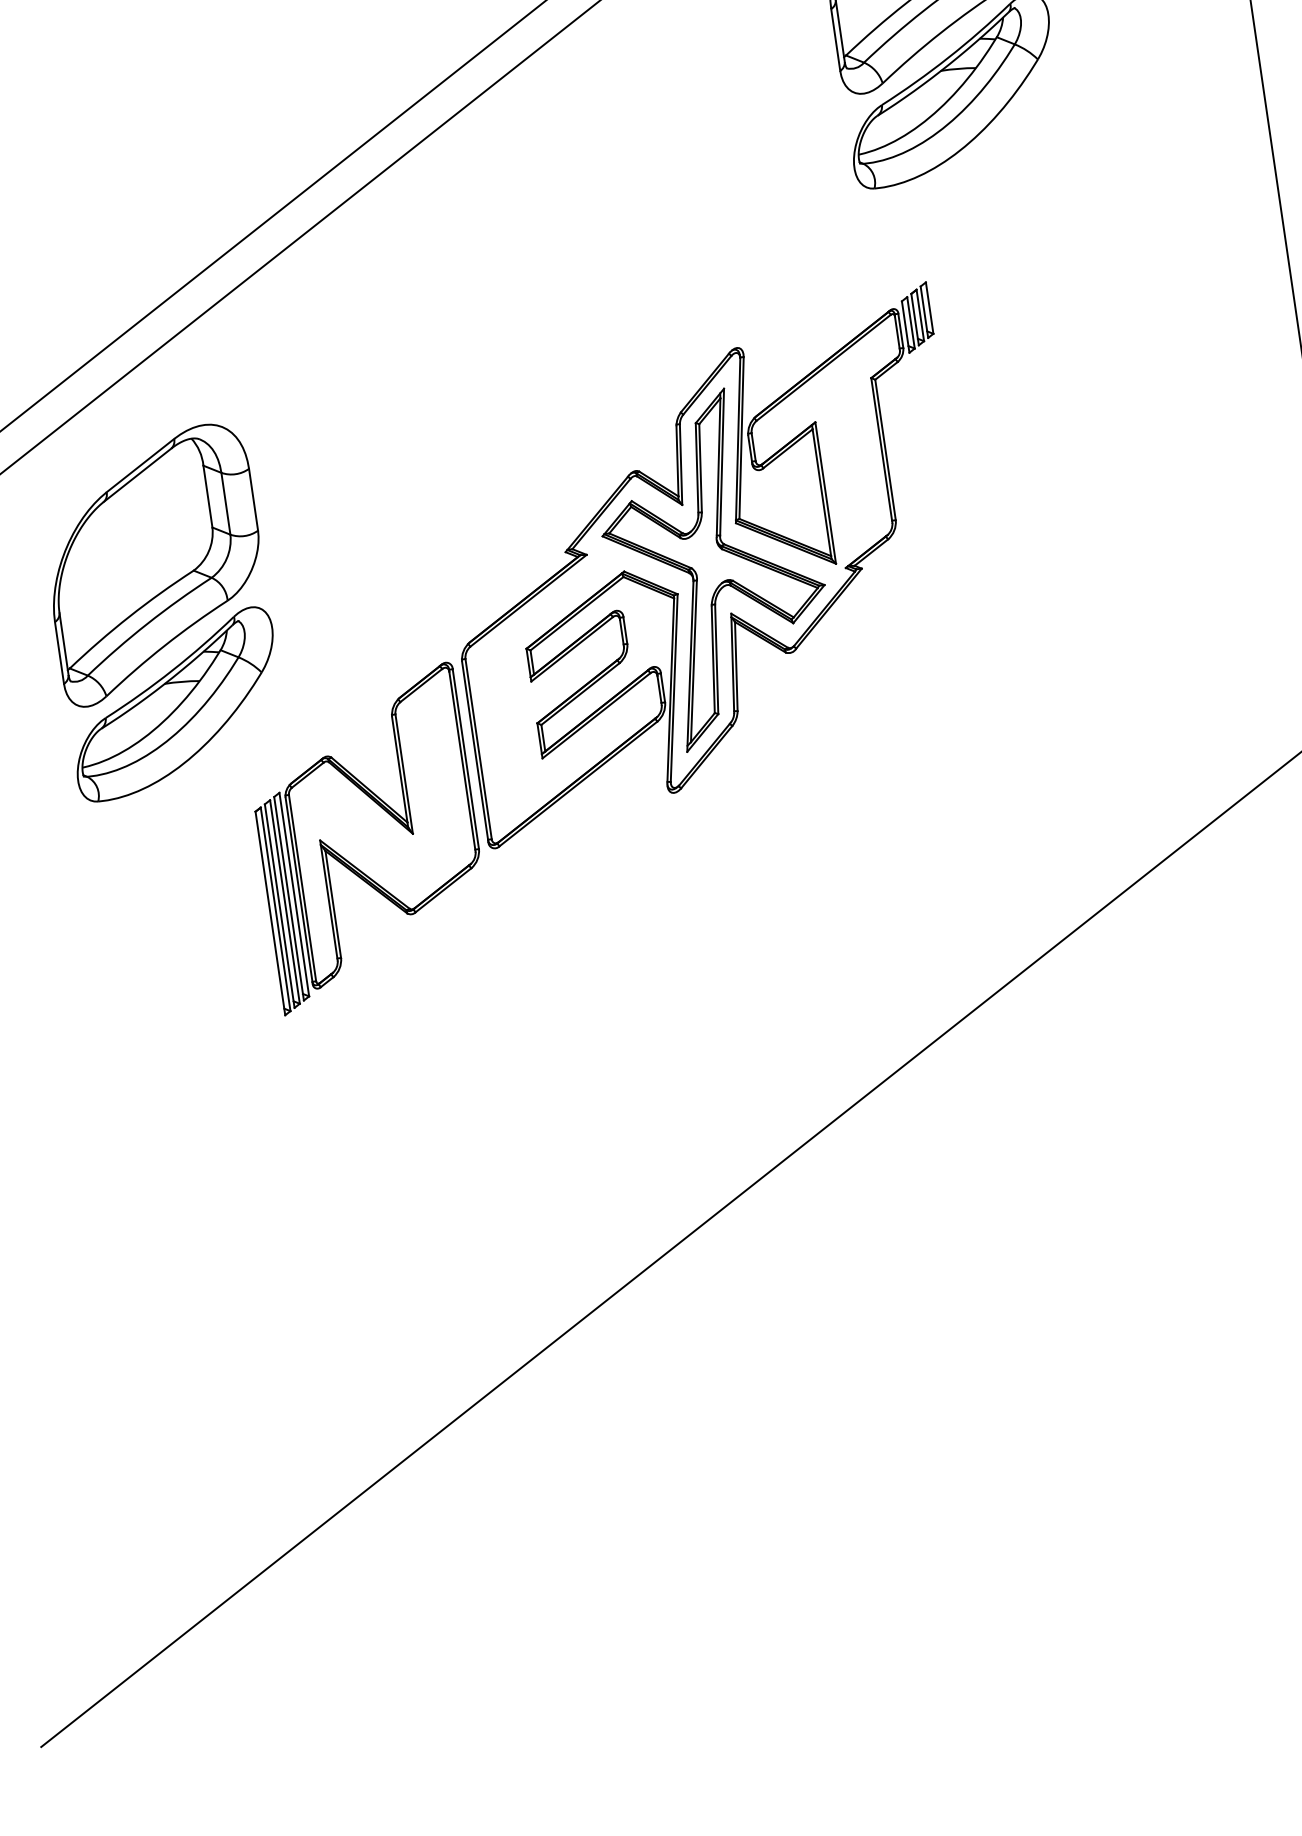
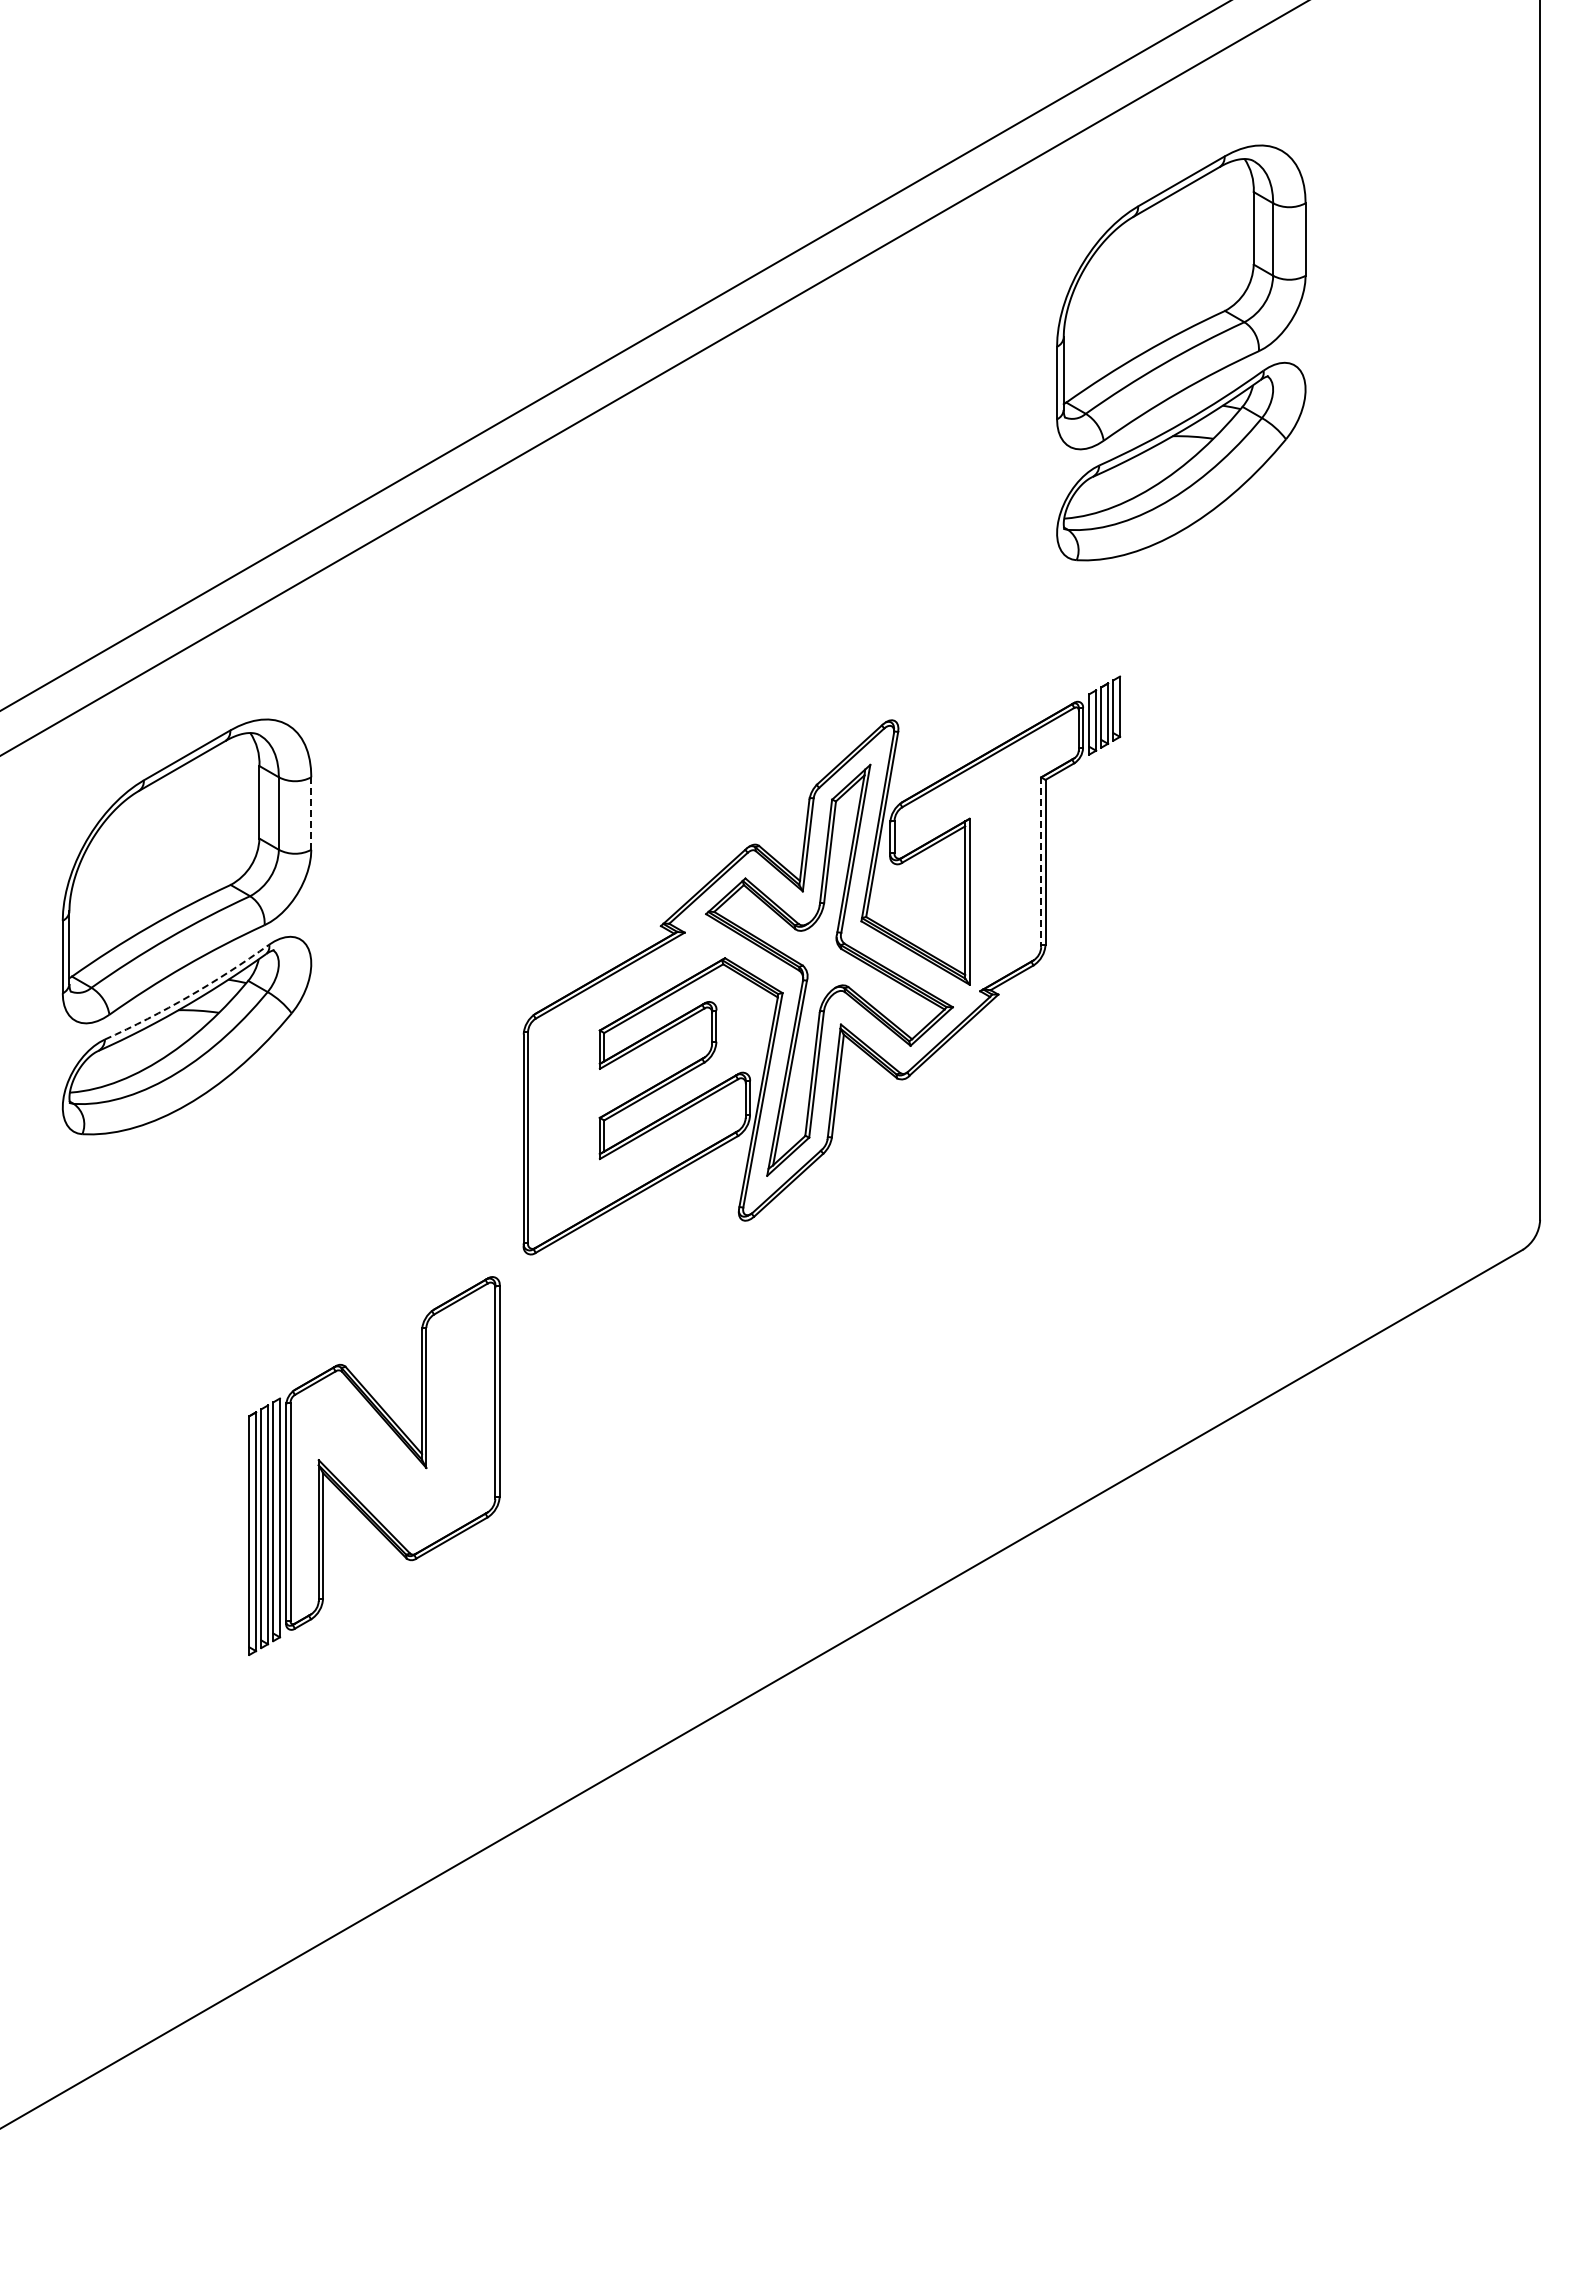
line: (882, 450) -> (1041, 862), solid -> dashed
line: (253, 500) -> (311, 814), solid -> dashed
arc: (172, 670) -> (189, 996), solid -> dashed
part: (368, 838) -> (374, 1465), moved

